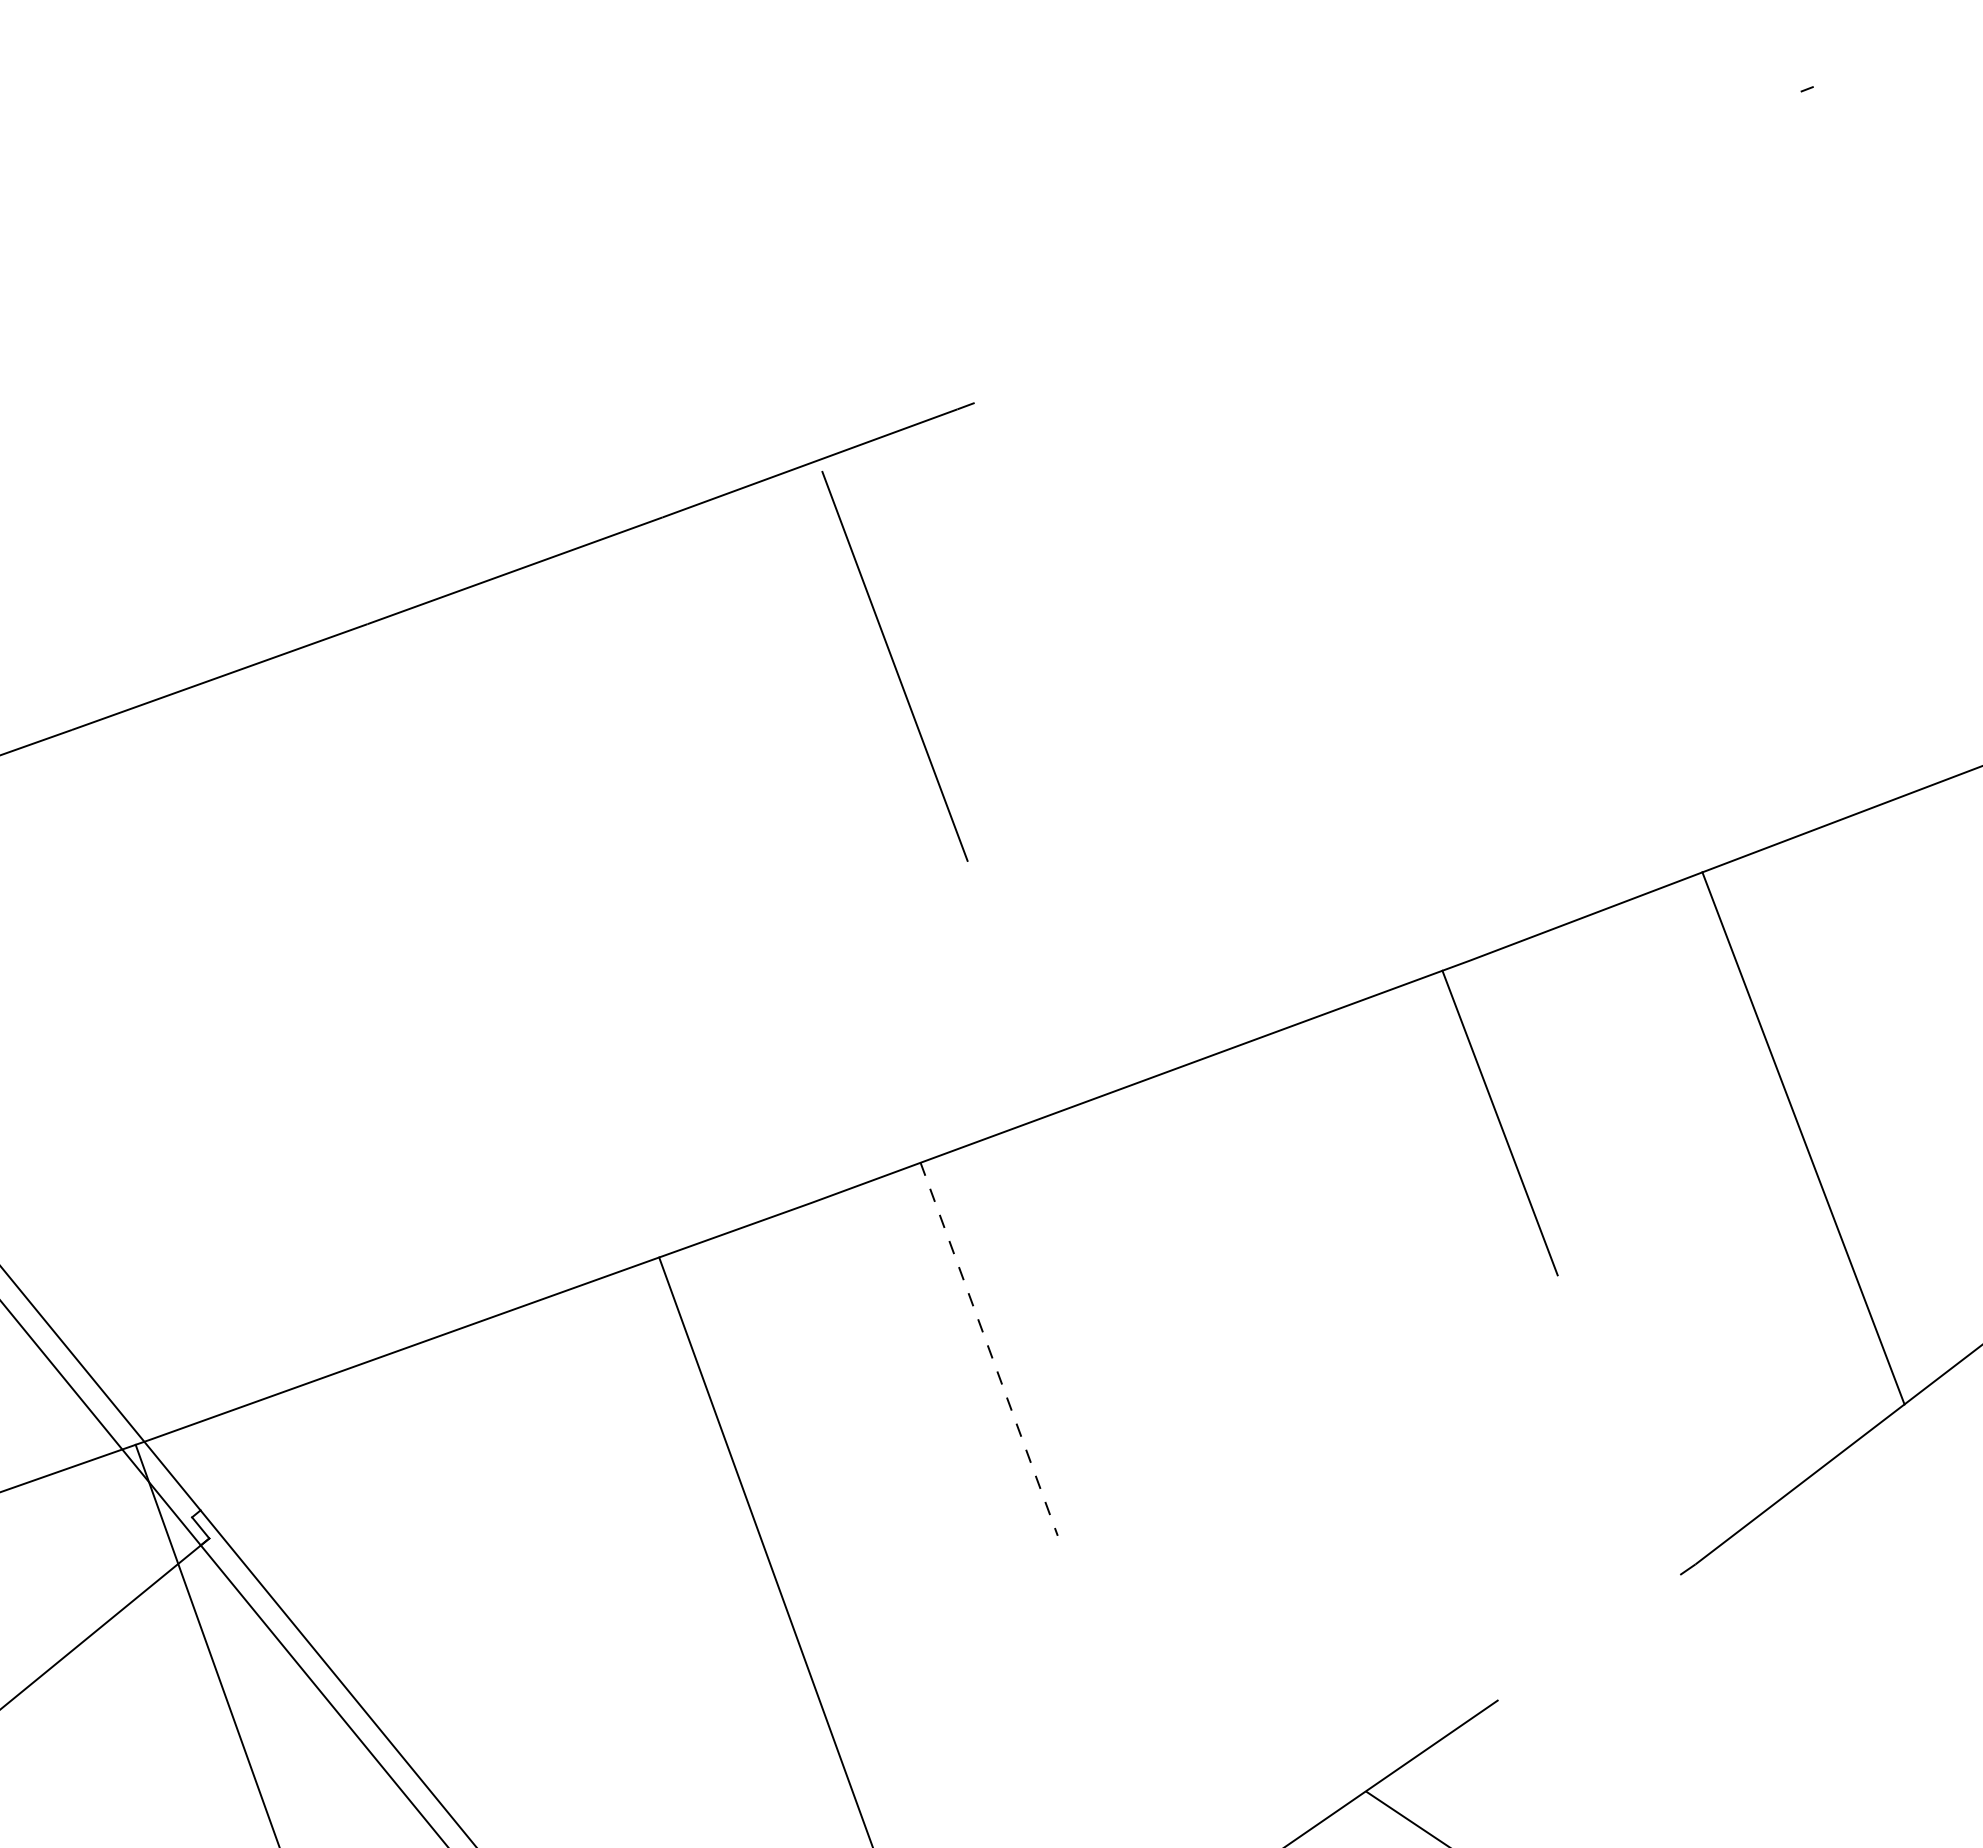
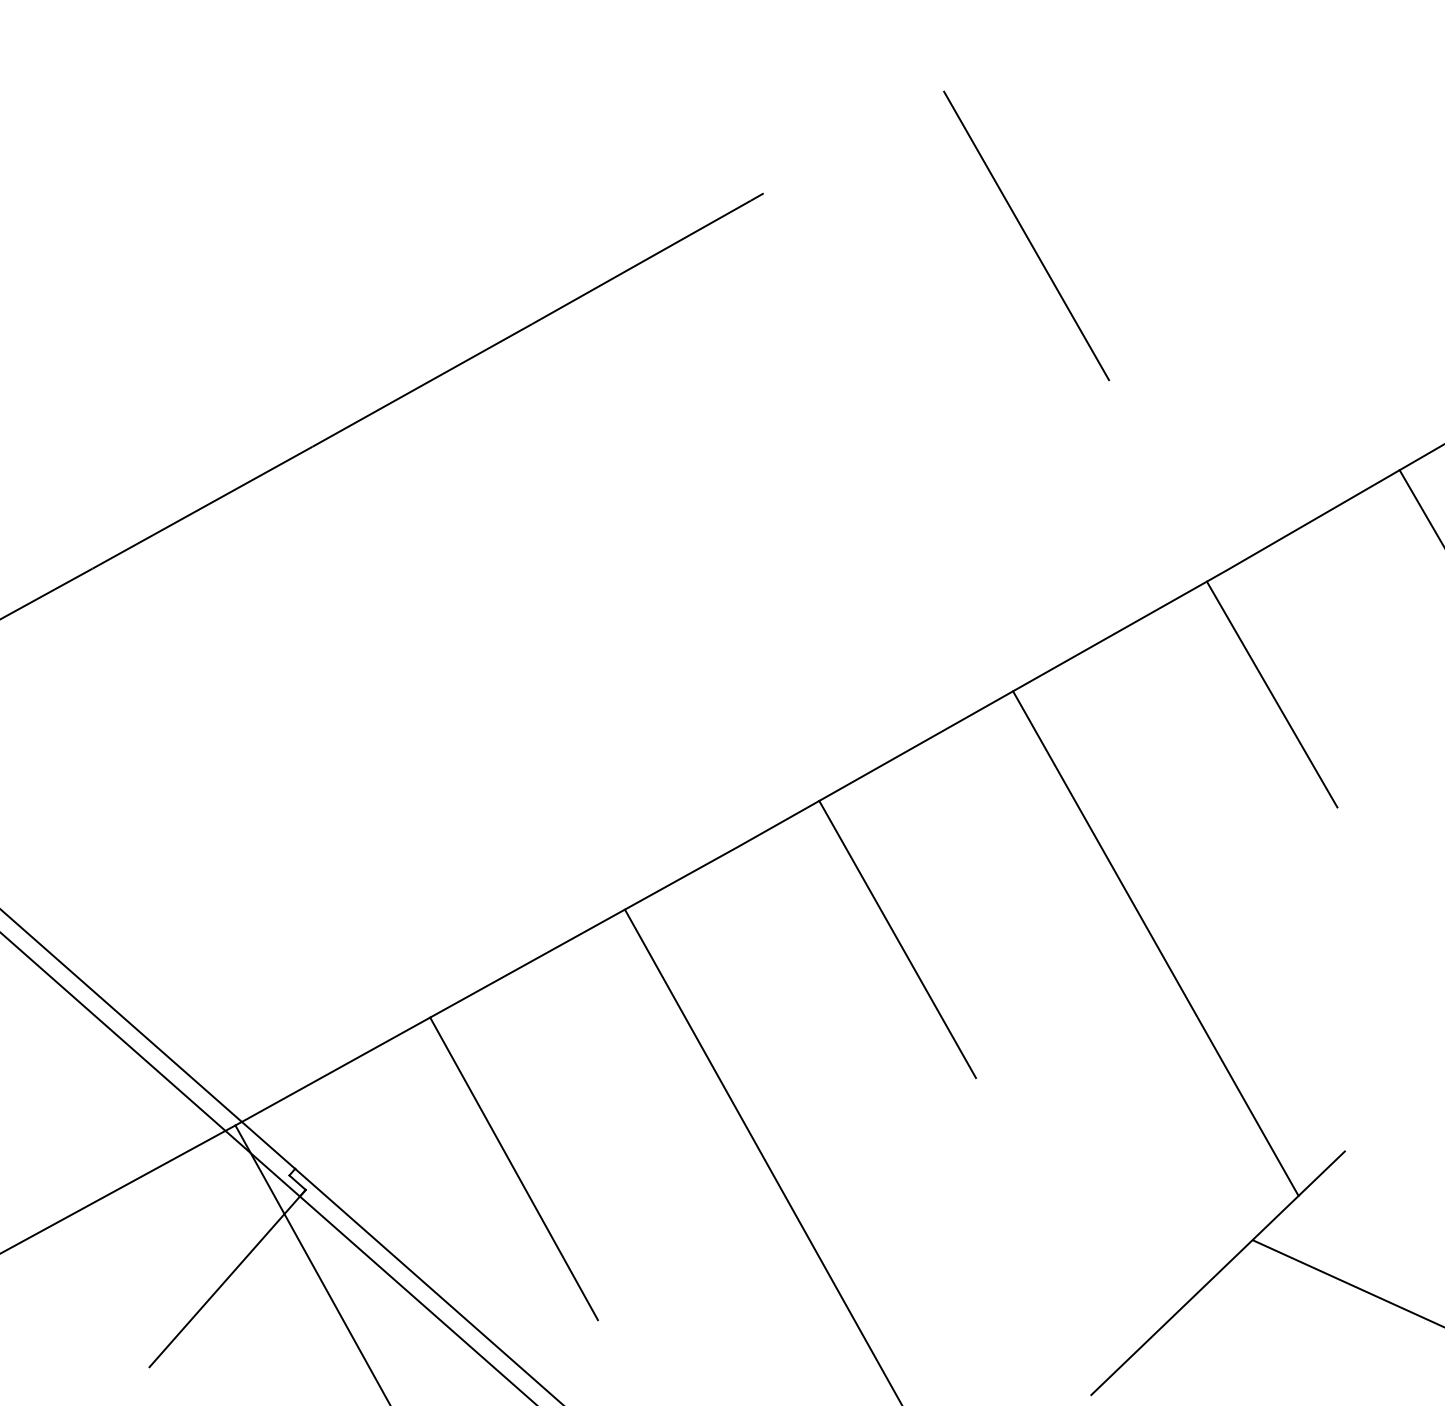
line: (894, 665) -> (1026, 235), moved
line: (989, 1349) -> (897, 939), dashed -> solid
line: (1306, 1406) -> (1155, 943), added
line: (470, 1554) -> (514, 1168), added

